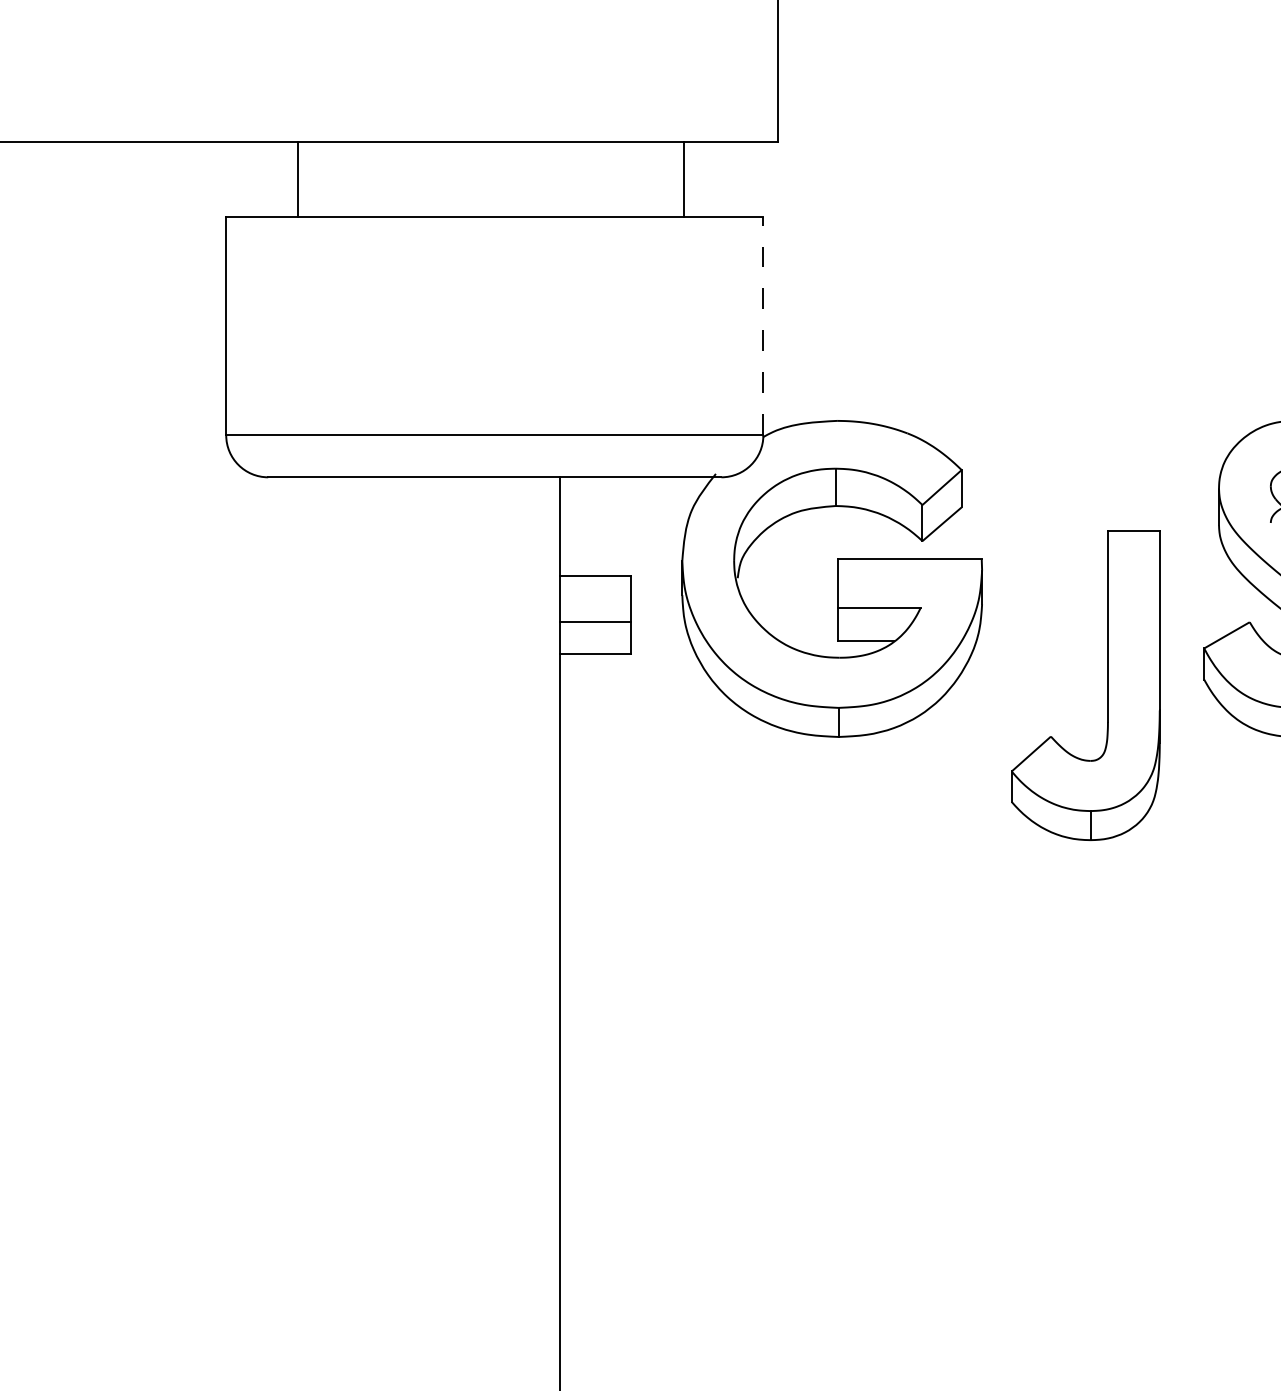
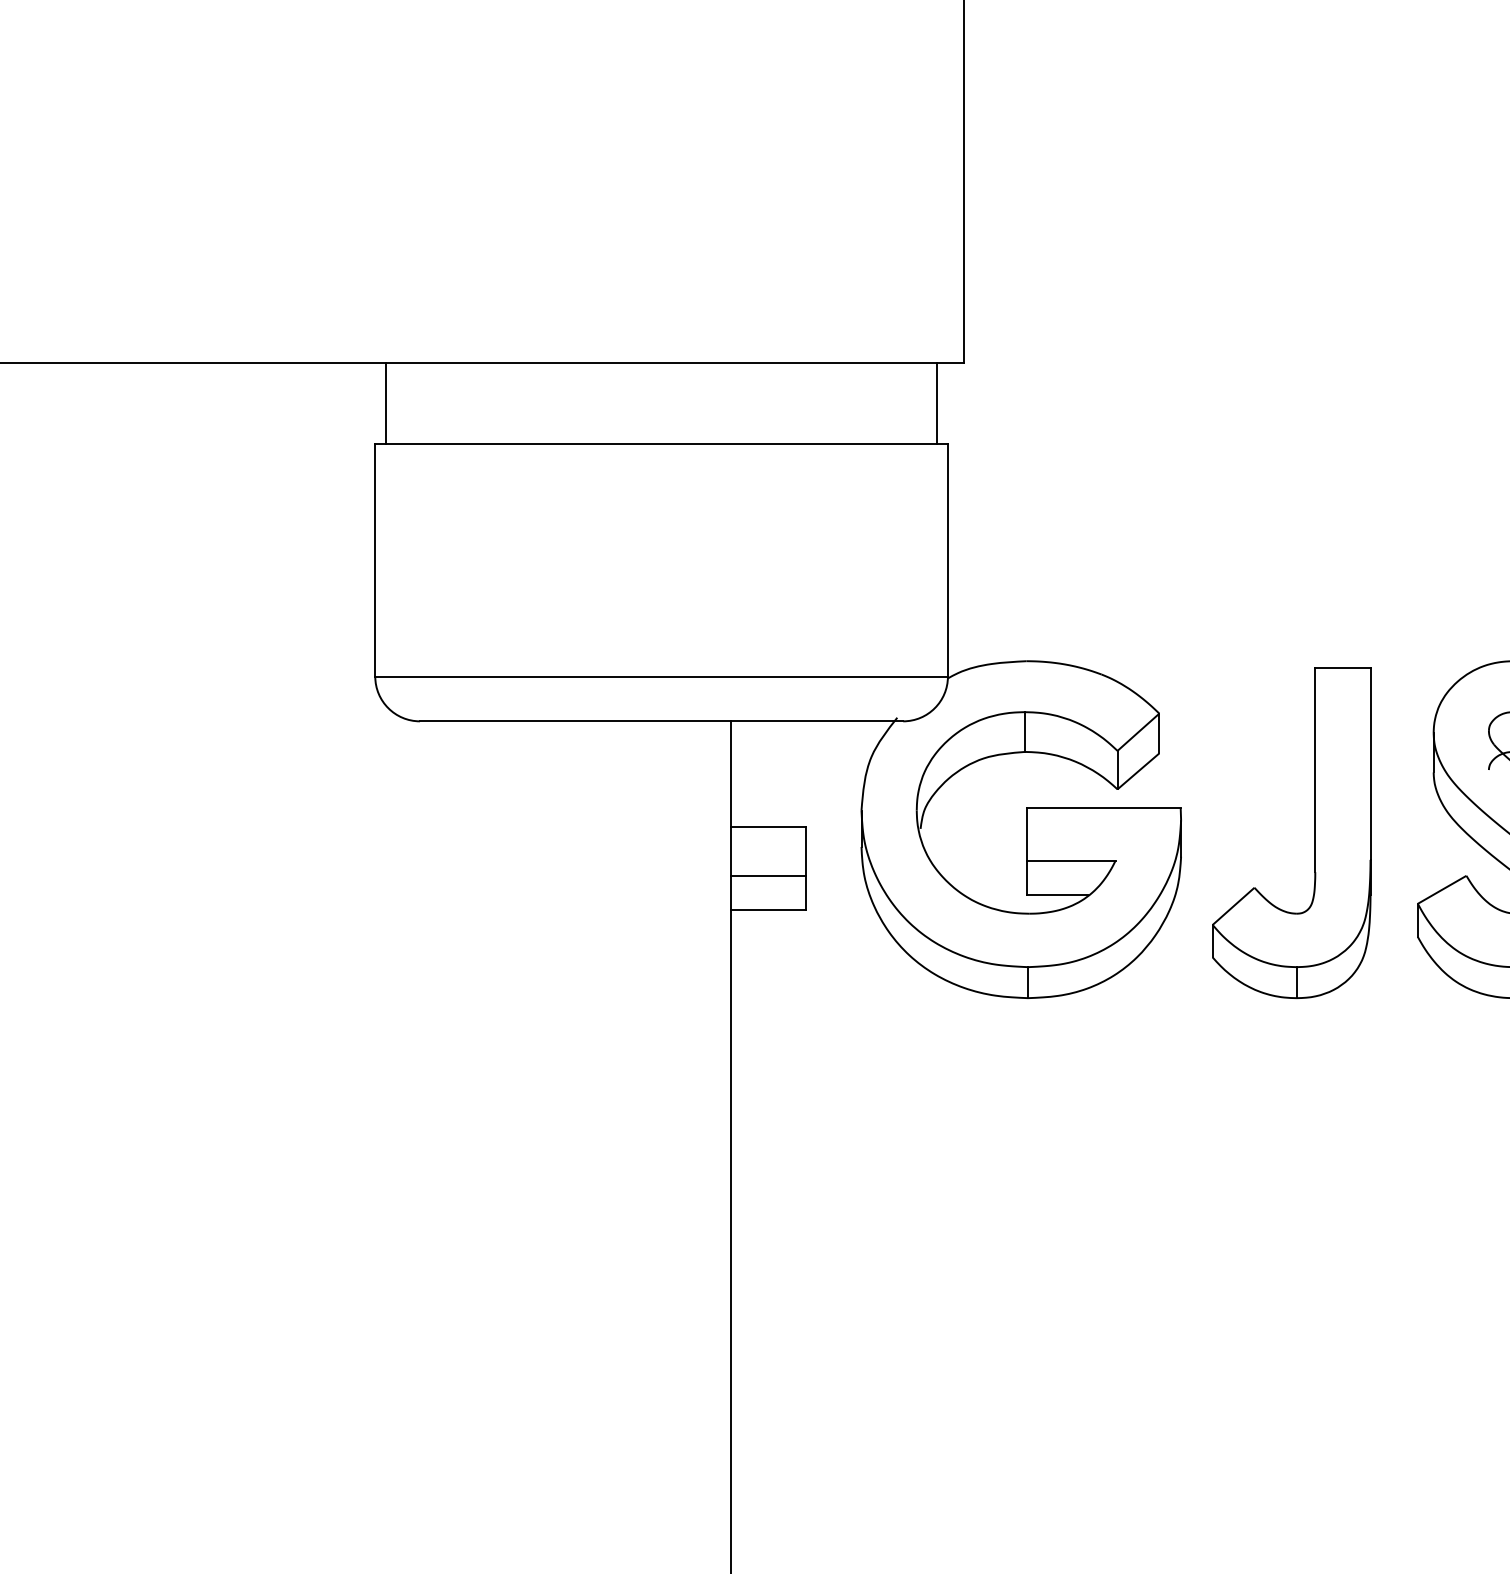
line: (297, 179) -> (386, 403), moved
line: (684, 179) -> (936, 403), moved
line: (762, 325) -> (947, 559), dashed -> solid
part: (1107, 684) -> (1314, 832), moved

